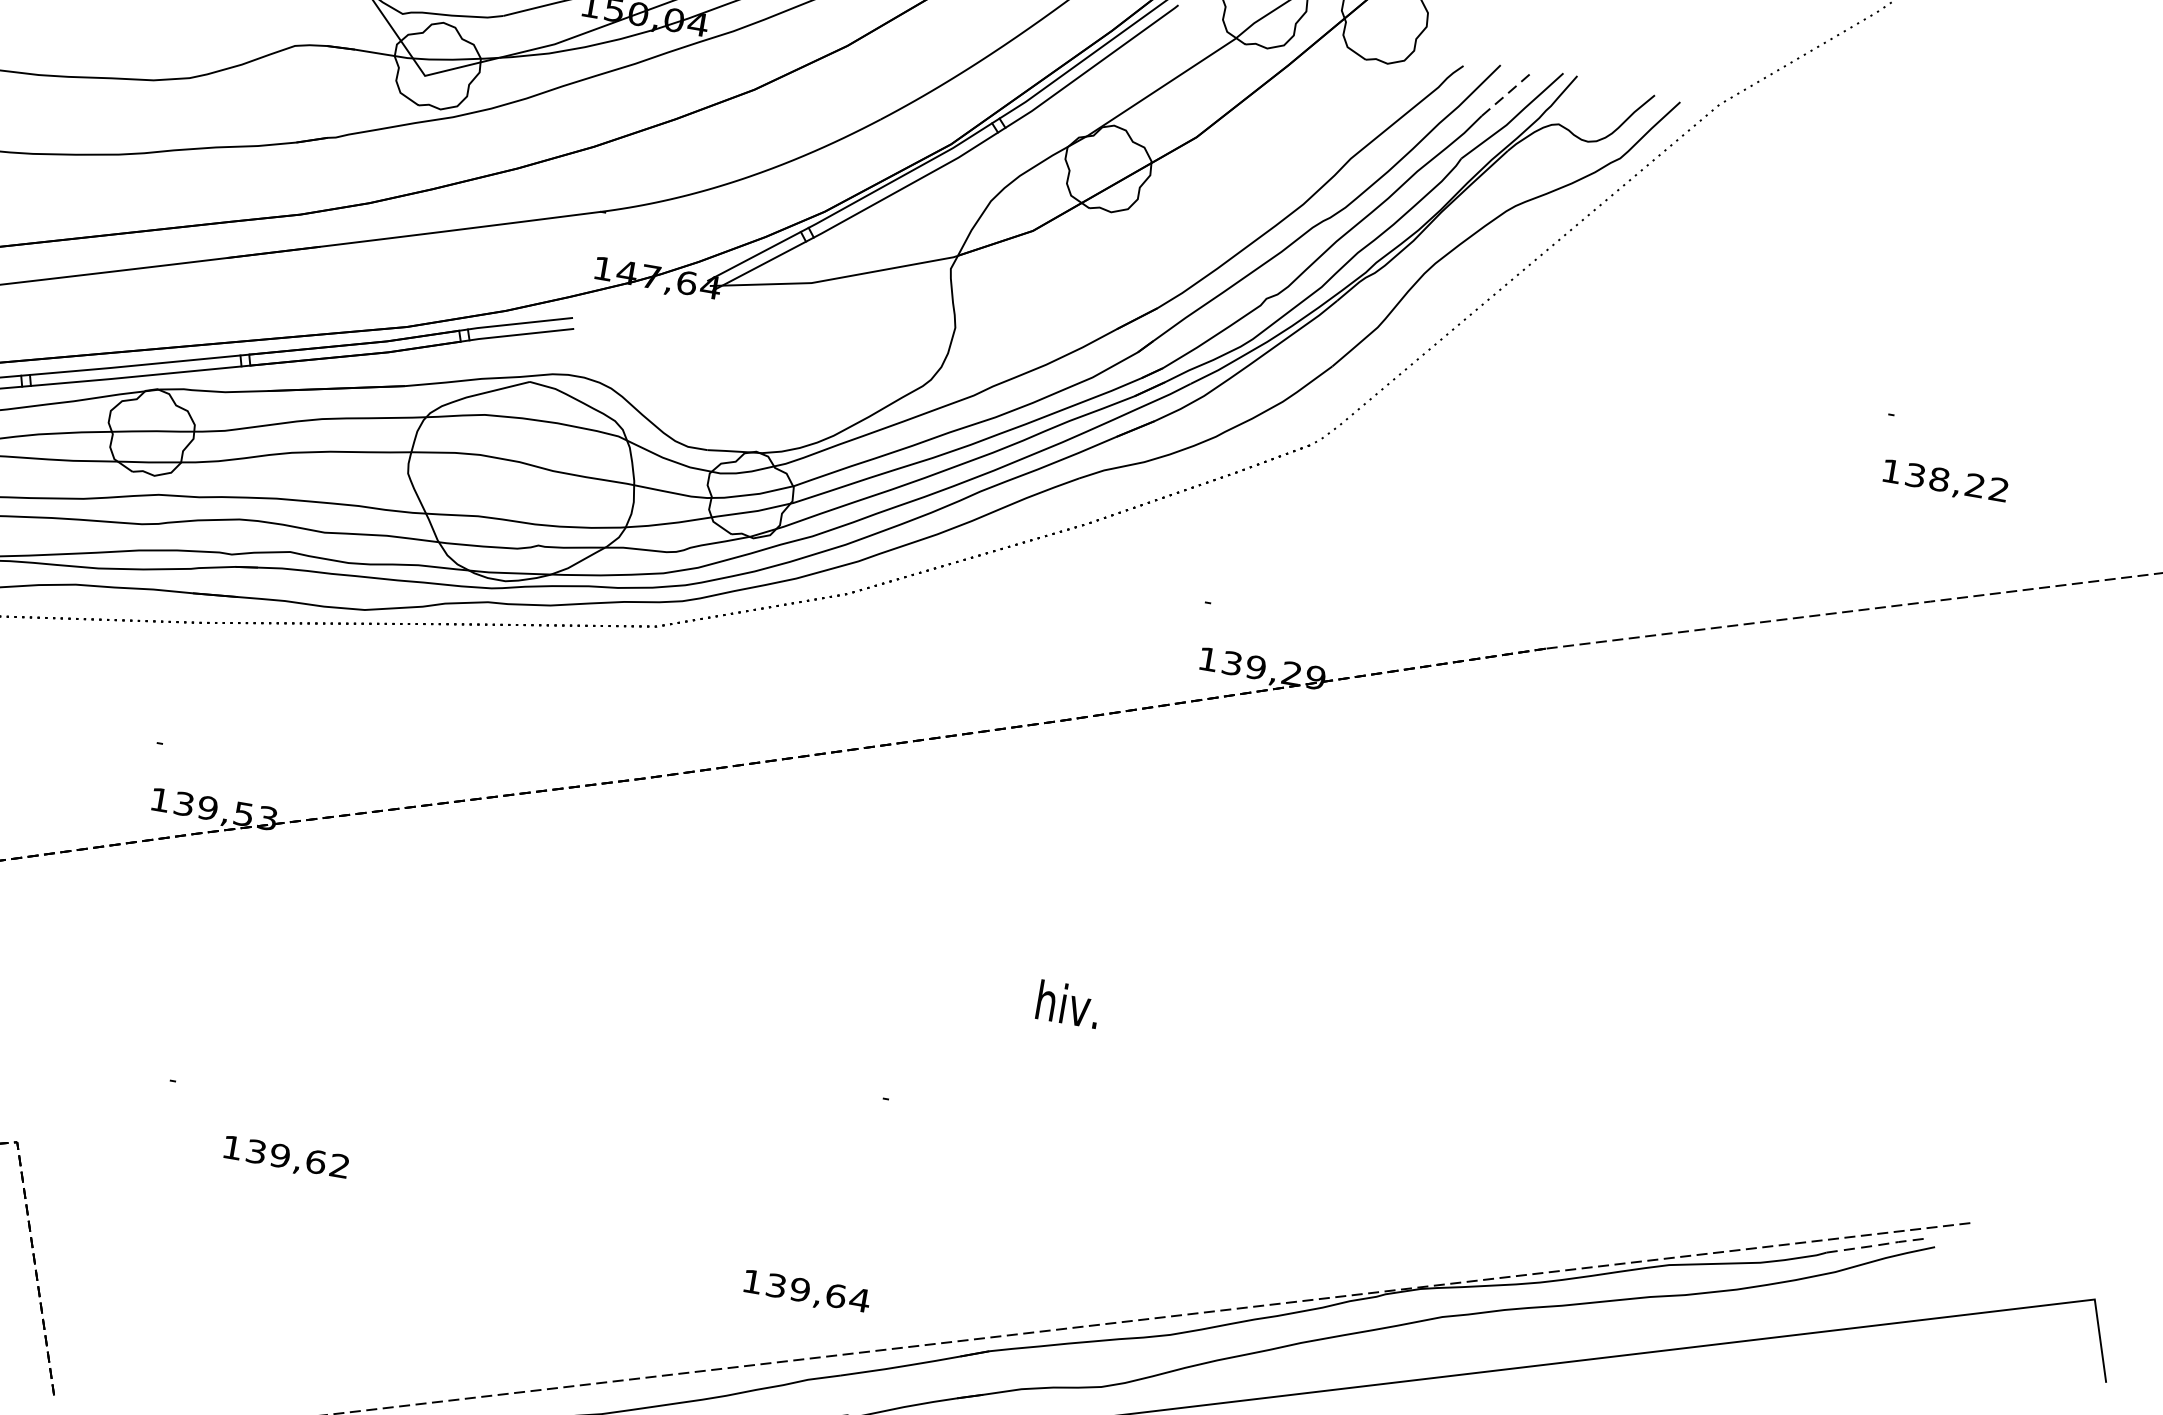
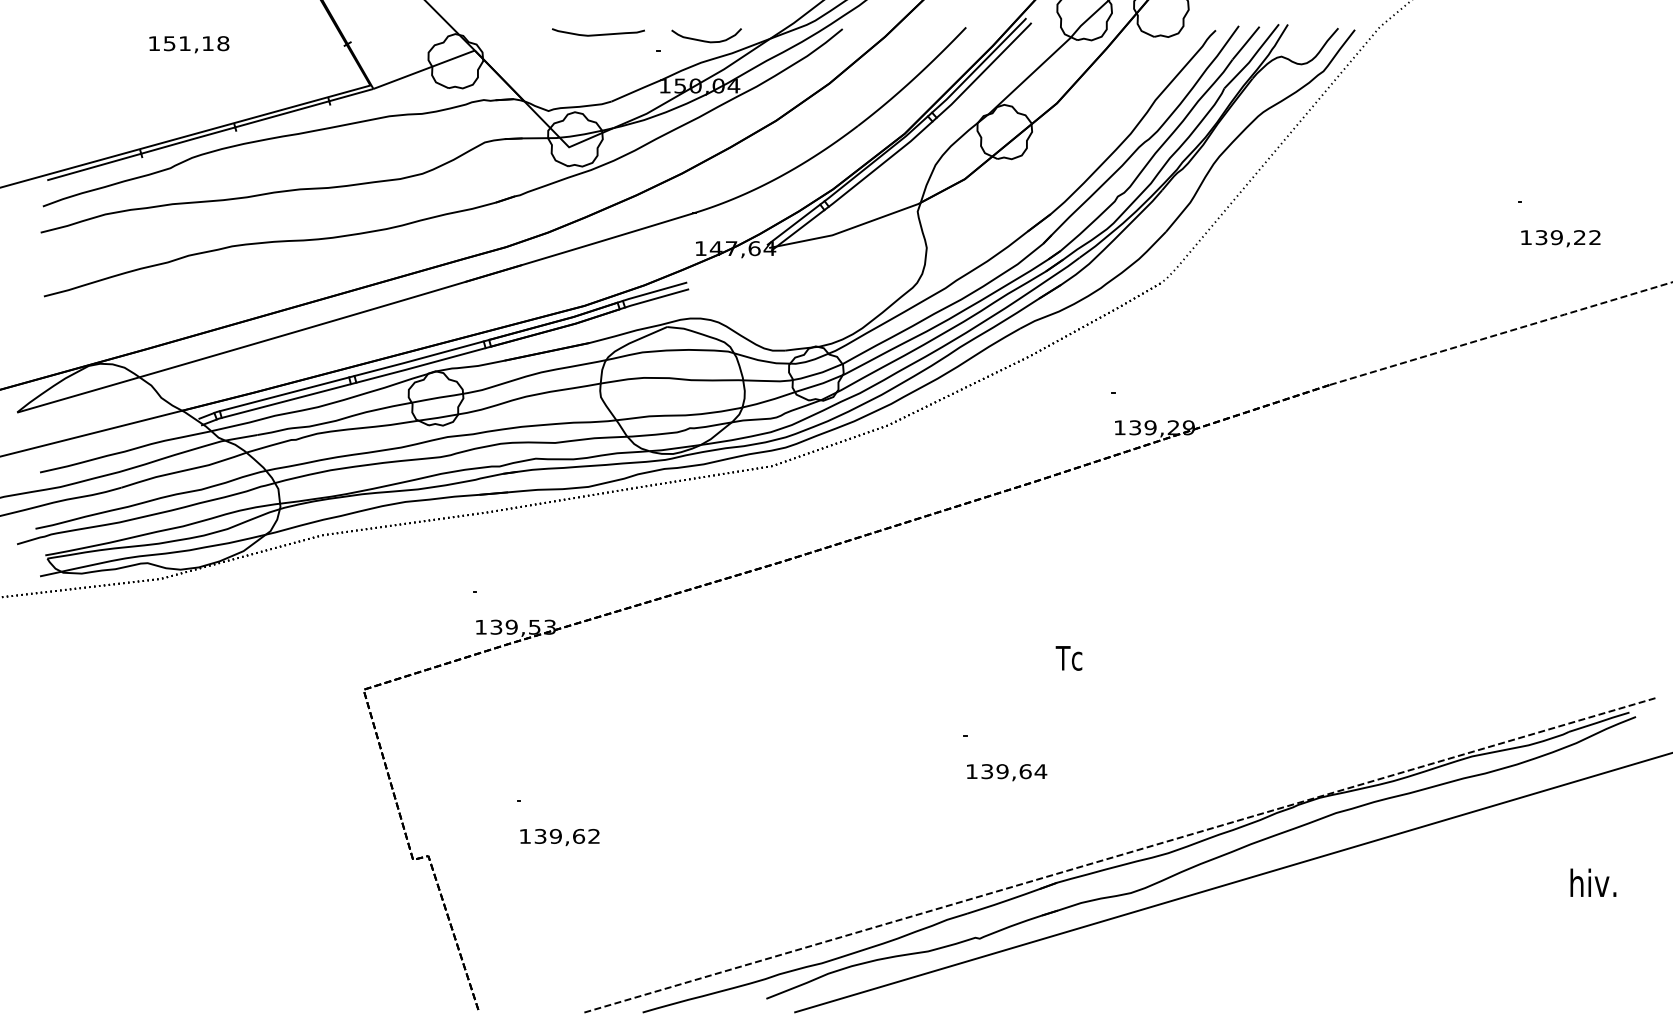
line: (1507, 94) -> (1246, 43), dashed -> solid
text: (1938, 479) -> (1556, 237), 138,22 -> 139,22
text: (1068, 1003) -> (1069, 657), hiv. -> Tc
text: (285, 1158) -> (559, 837), moved
line: (1876, 1246) -> (1599, 722), dashed -> solid
text: (807, 1292) -> (1007, 772), moved

